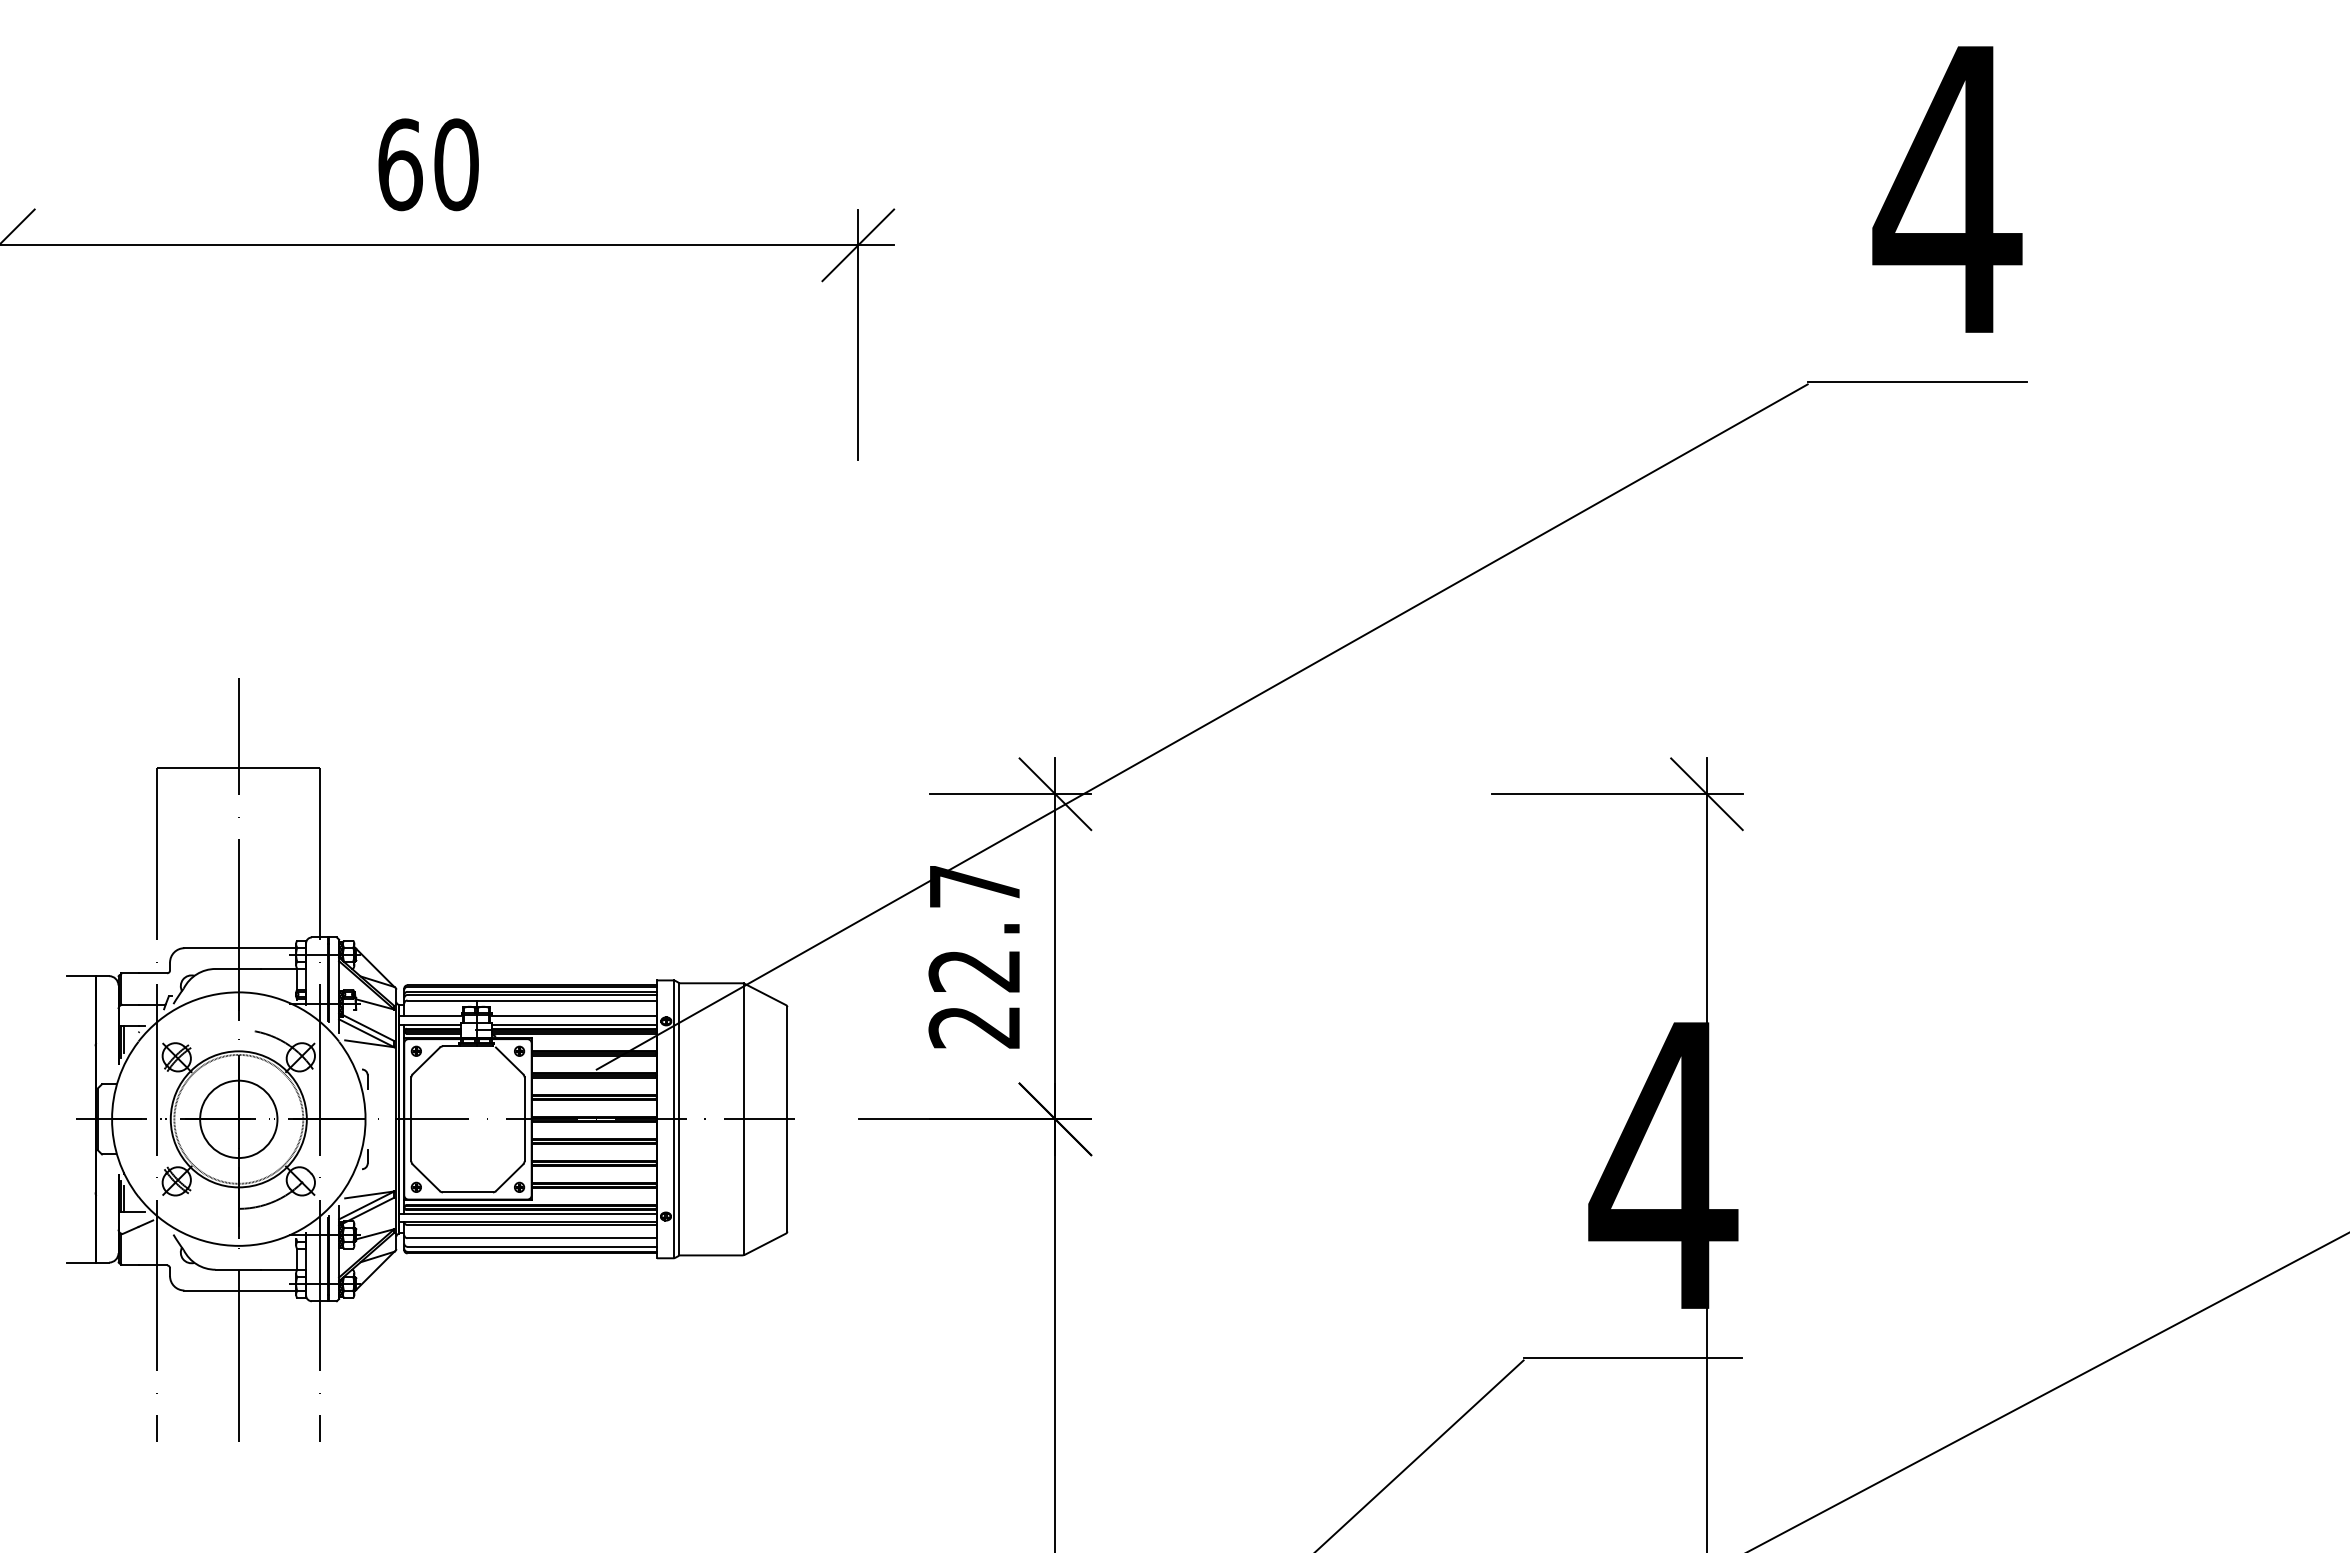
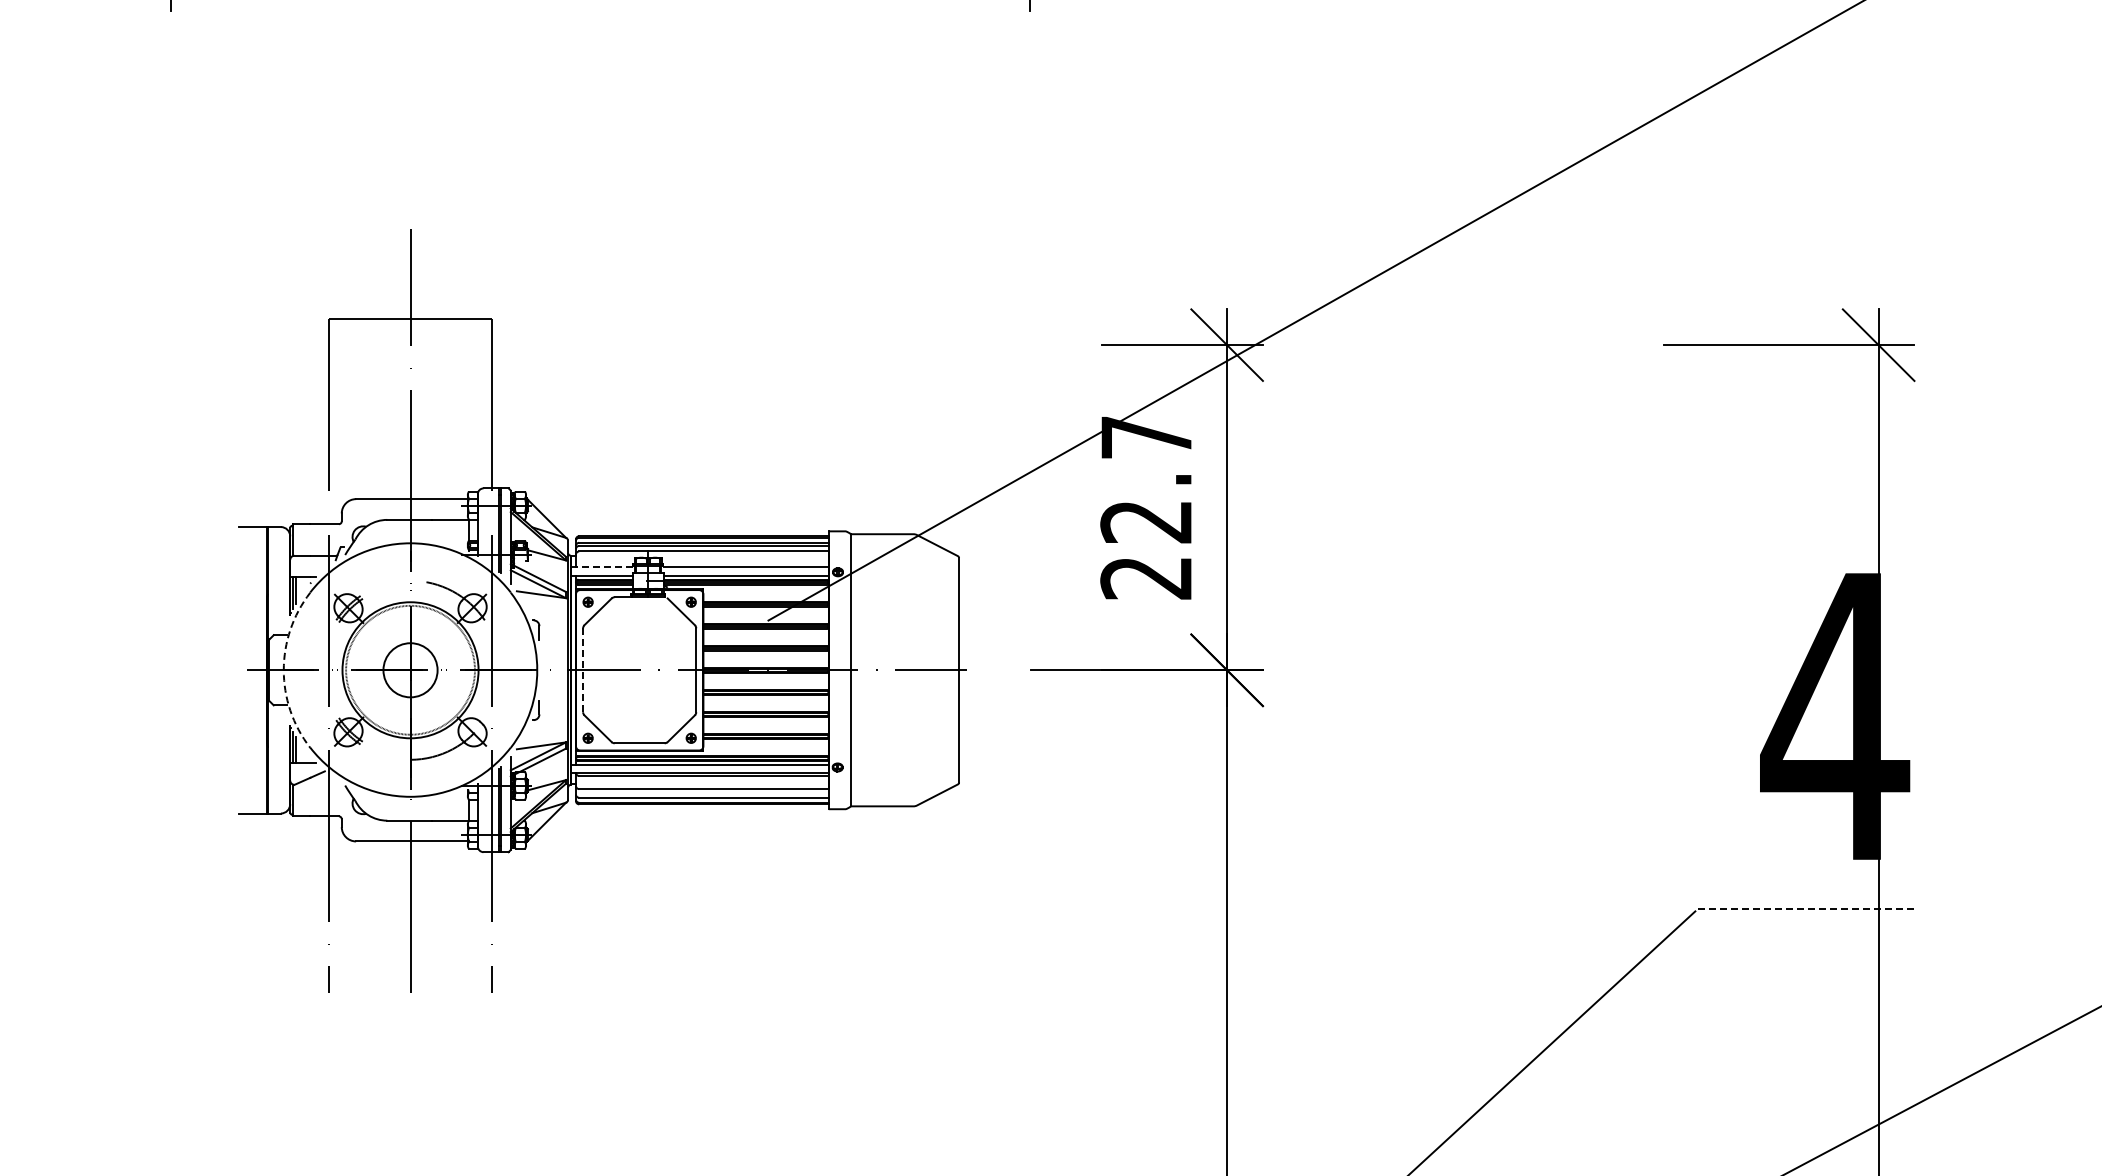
line: (430, 1016) -> (602, 567), solid -> dashed
line: (743, 1118) -> (915, 669), removed
arc: (112, 1119) -> (284, 670), solid -> dashed
circle: (238, 1119) -> (410, 670), size x0.7
line: (411, 1119) -> (583, 670), solid -> dashed
line: (674, 1119) -> (846, 670), removed
line: (1632, 1358) -> (1804, 909), solid -> dashed

